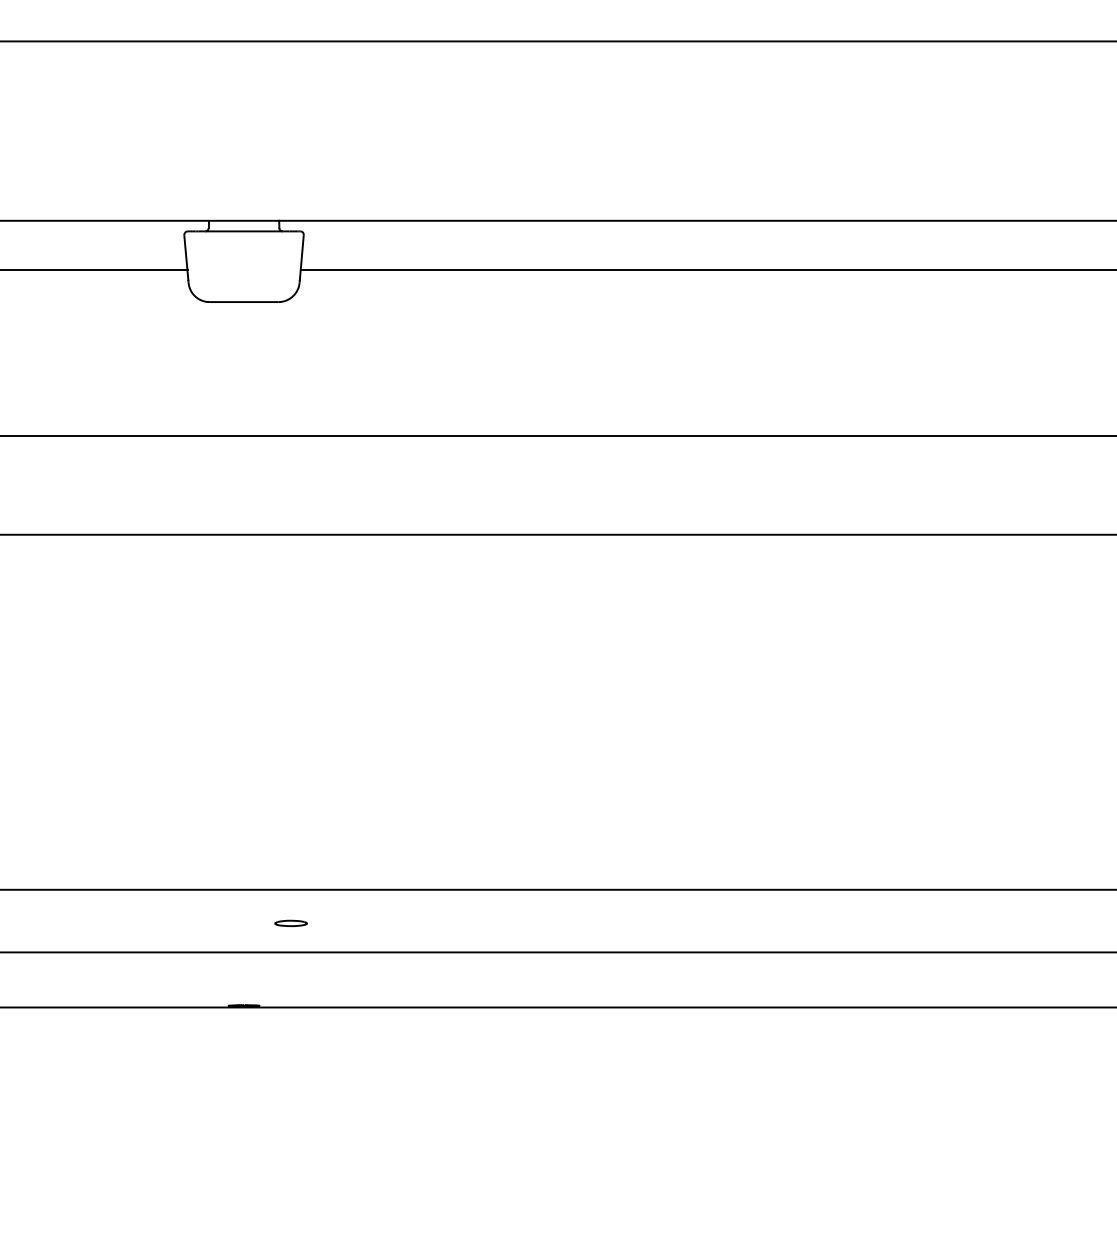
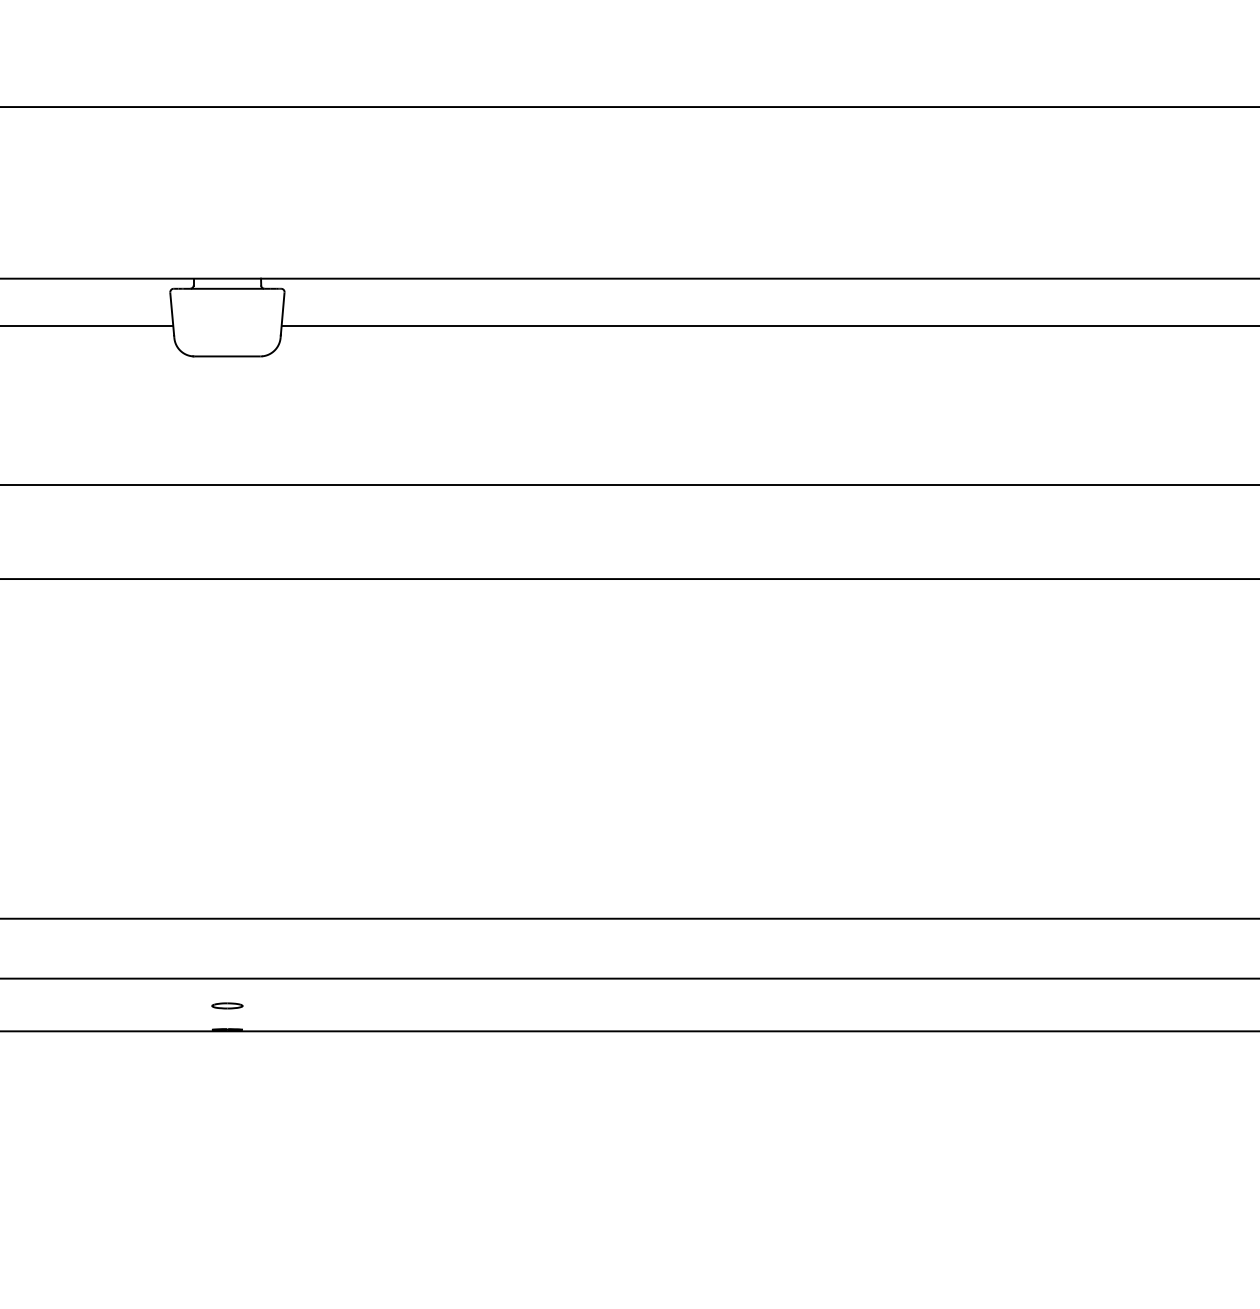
part: (291, 922) -> (227, 1005), moved

